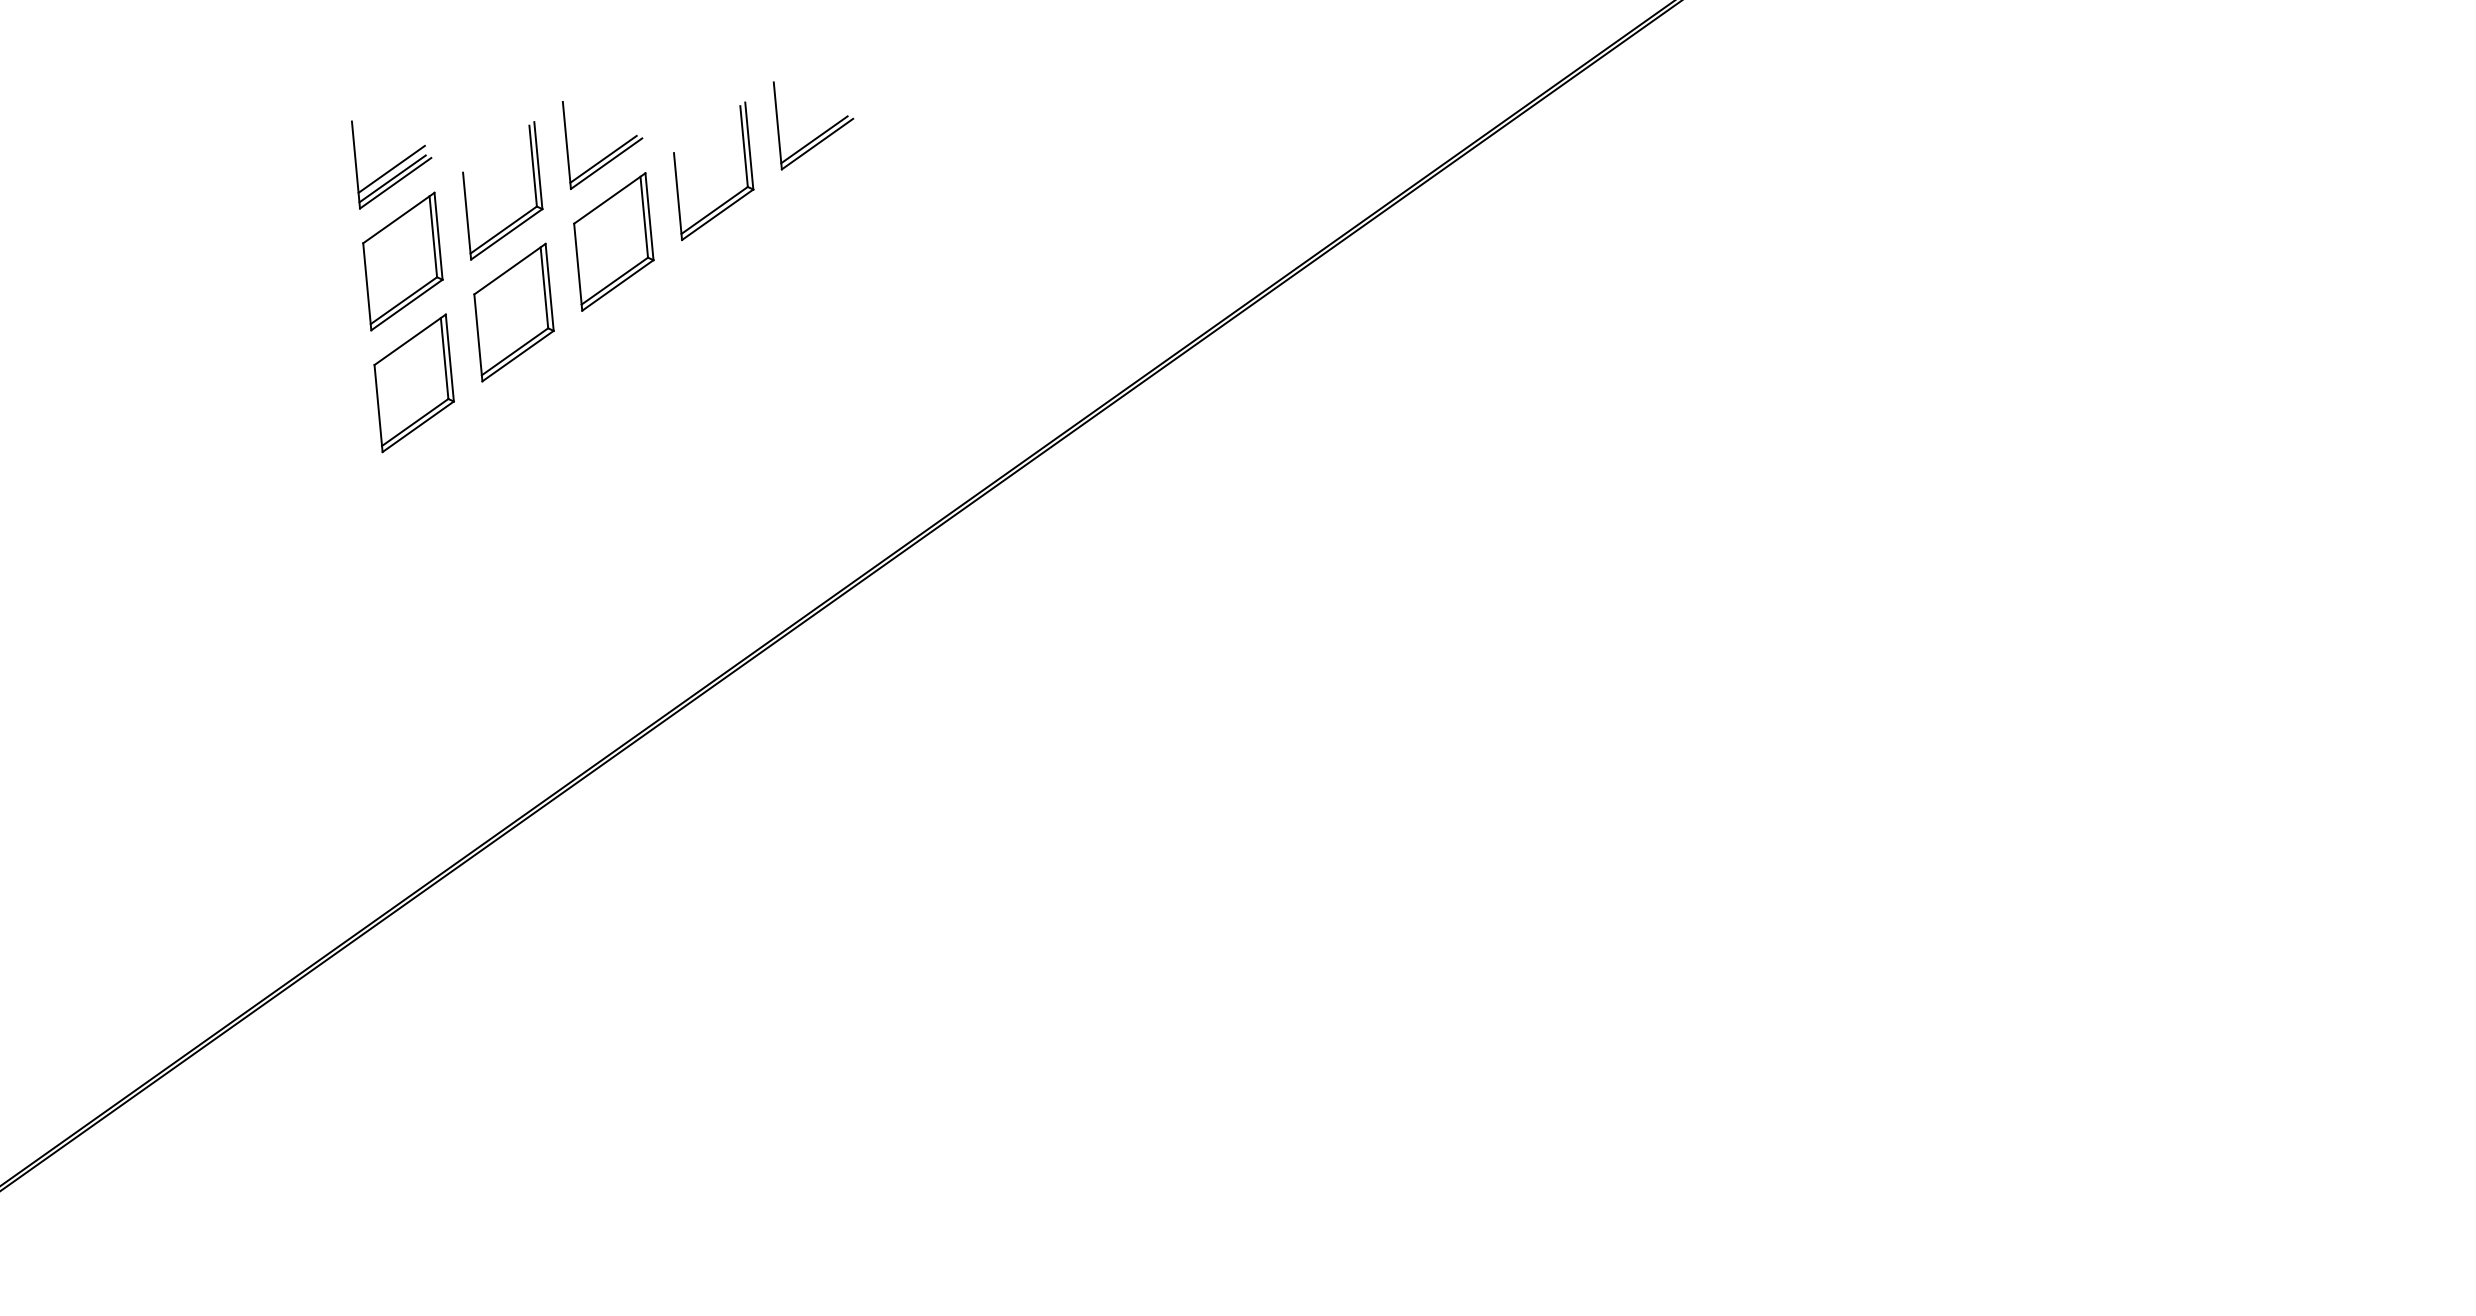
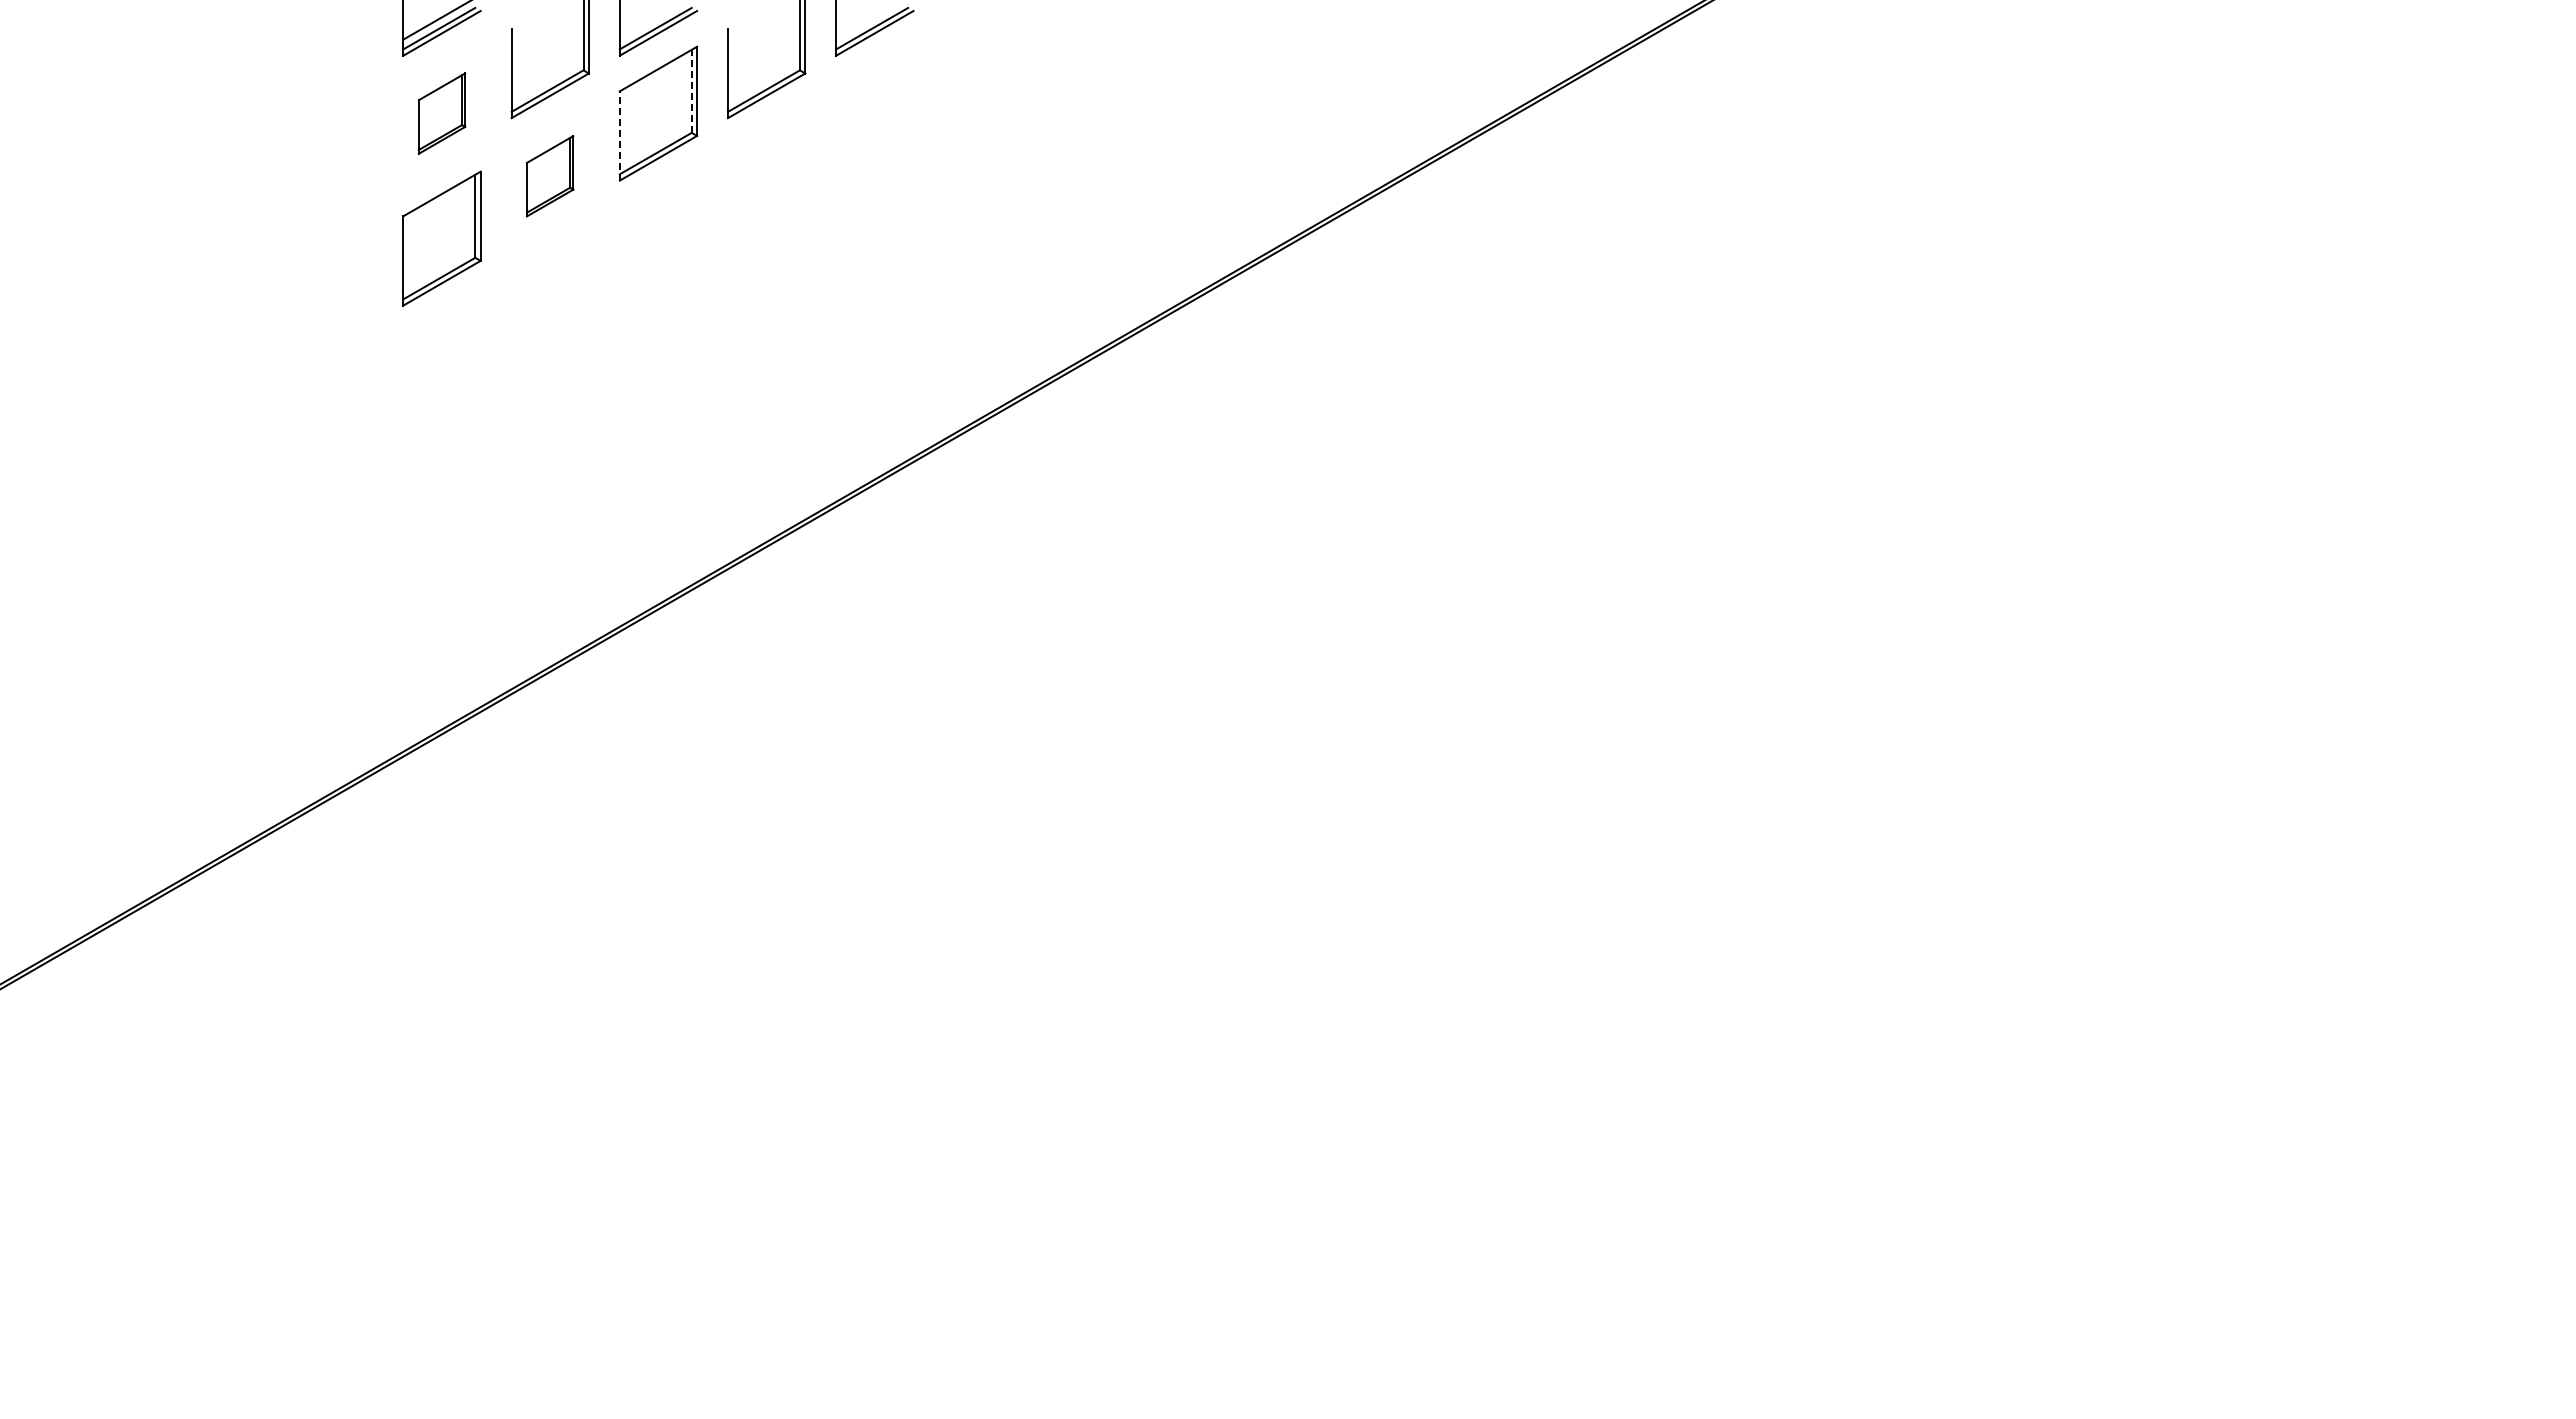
line: (644, 217) -> (691, 91), solid -> dashed
part: (402, 261) -> (441, 113), size x0.6
line: (577, 267) -> (619, 136), solid -> dashed
part: (513, 313) -> (549, 176), size x0.6

